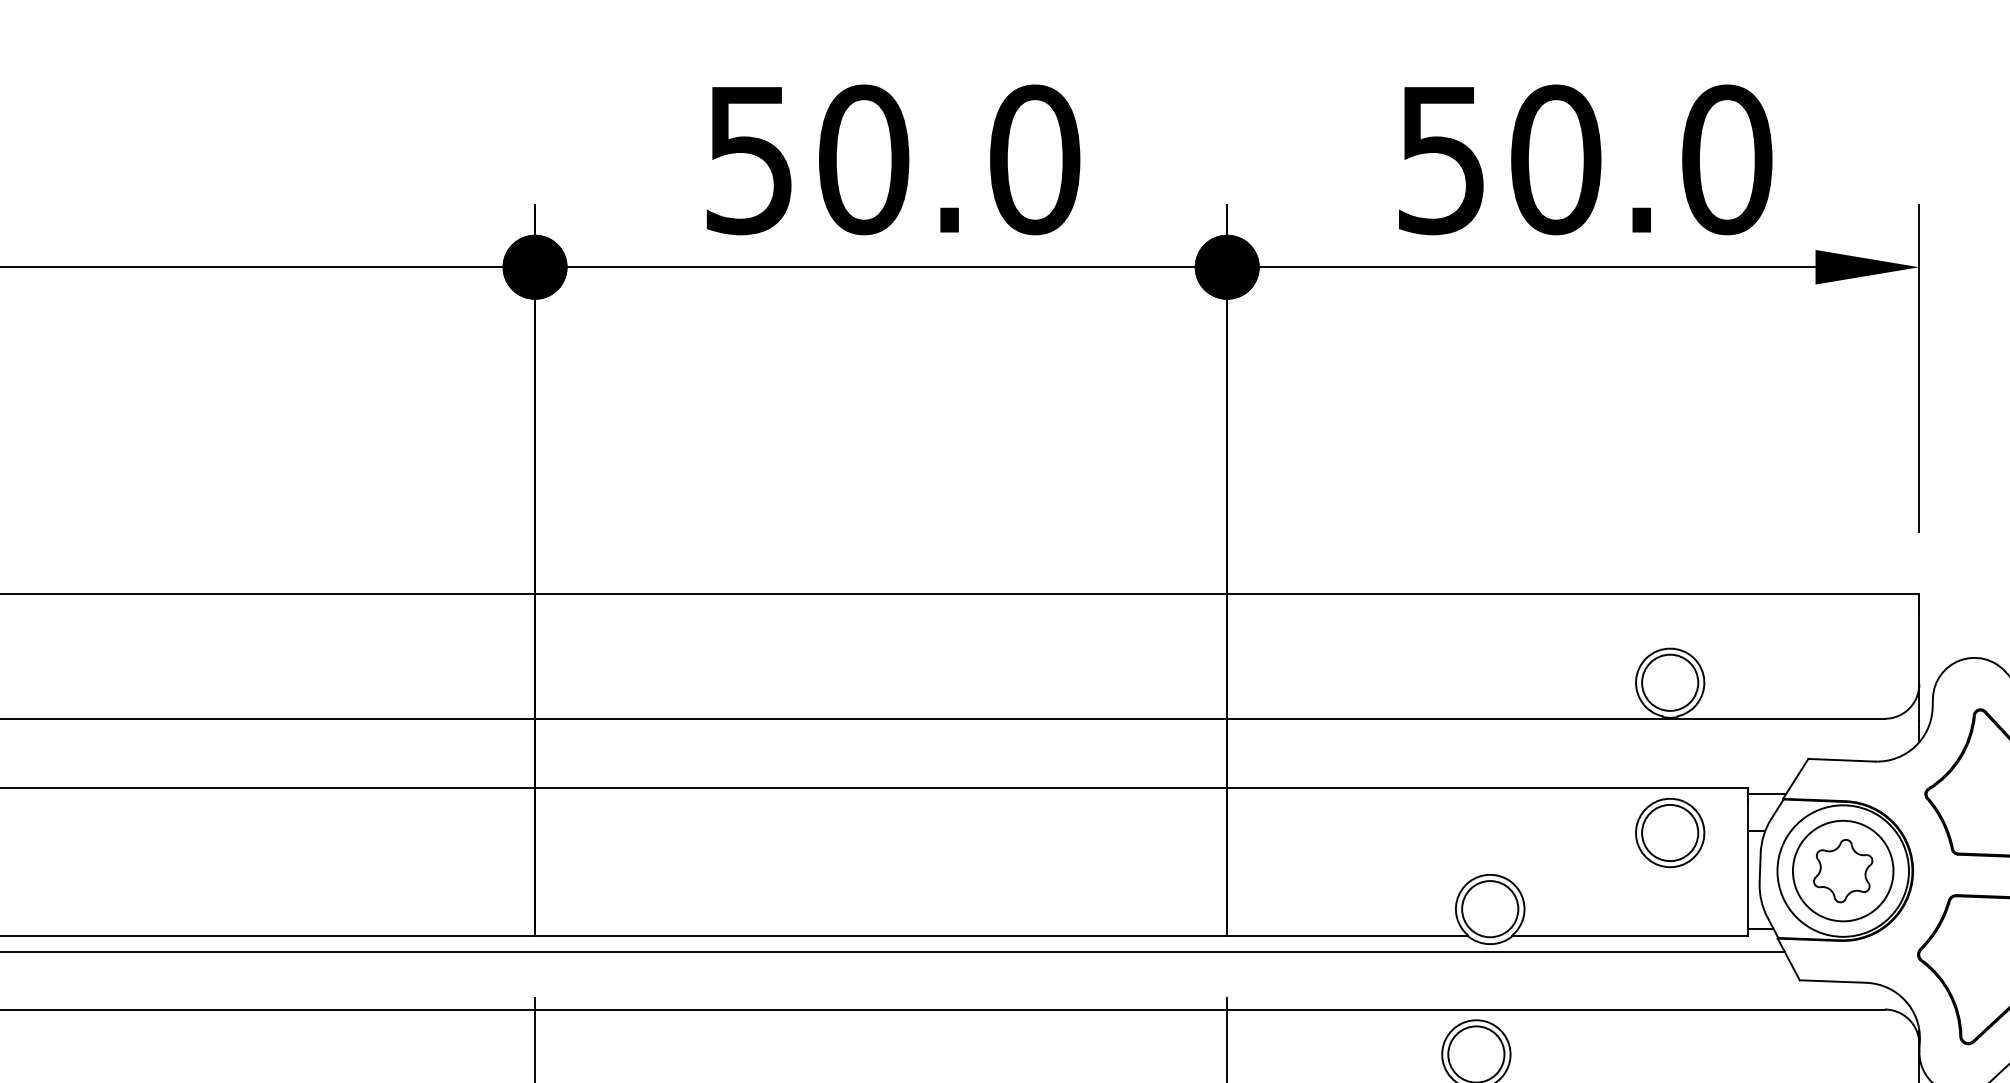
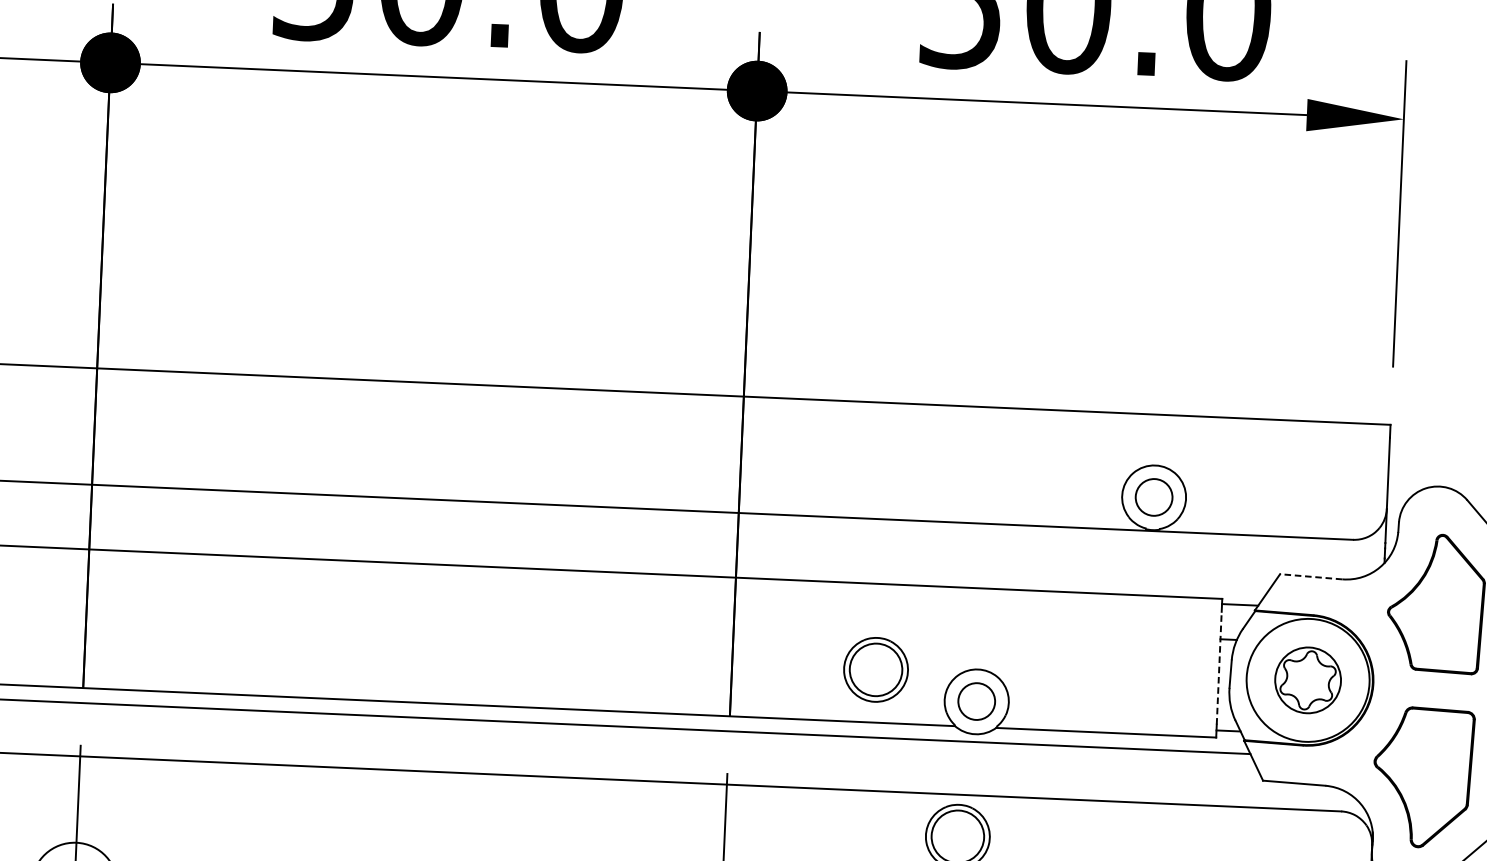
circle: (1670, 682) -> (1154, 497), size x0.7
line: (1841, 760) -> (1311, 577), solid -> dashed
part: (1670, 832) -> (876, 669), moved
line: (1747, 861) -> (1219, 667), solid -> dashed
circle: (1842, 870) -> (1307, 679), size x0.7
circle: (1490, 909) -> (976, 701), size x0.7

